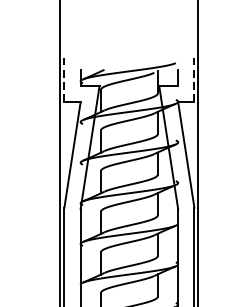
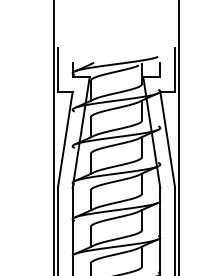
line: (64, 77) -> (58, 69), dashed -> solid
line: (193, 77) -> (174, 69), dashed -> solid

